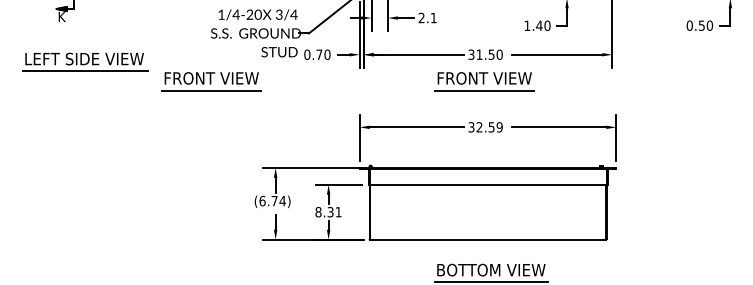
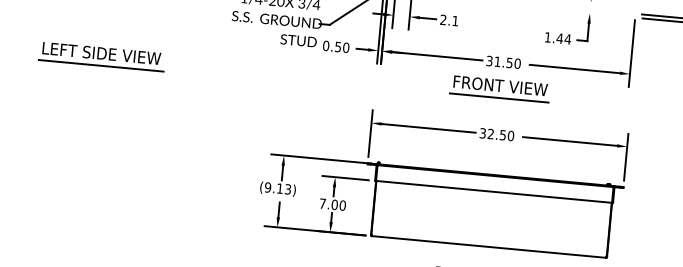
text: (547, 25) -> (567, 39), 1.40 -> 1.44
text: (319, 54) -> (338, 46), 0.70 -> 0.50
part: (85, 61) -> (102, 56), moved
part: (211, 81) -> (228, 63), removed
text: (499, 127) -> (510, 136), 32.59 -> 32.50
text: (272, 200) -> (277, 187), (6.74) -> (9.13)
text: (328, 212) -> (332, 204), 8.31 -> 7.00

